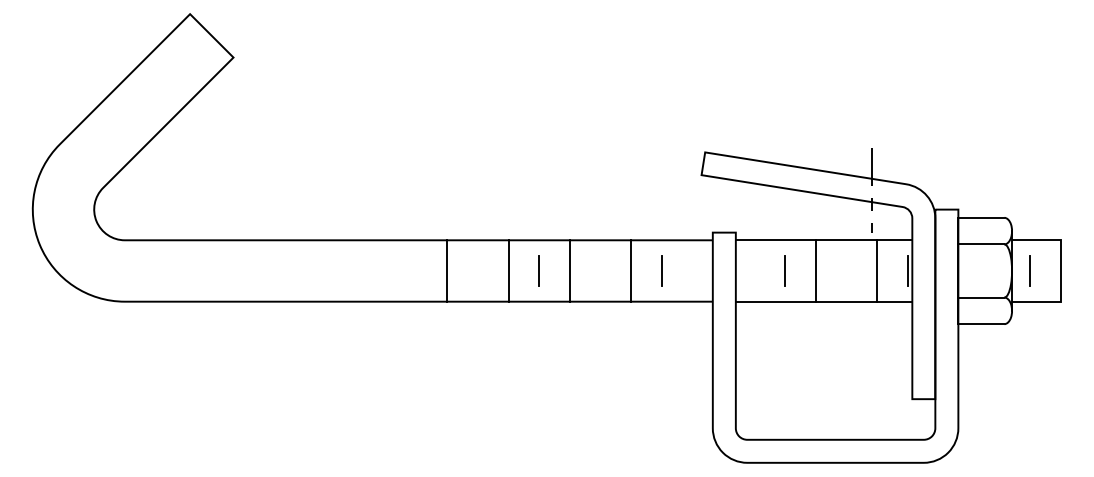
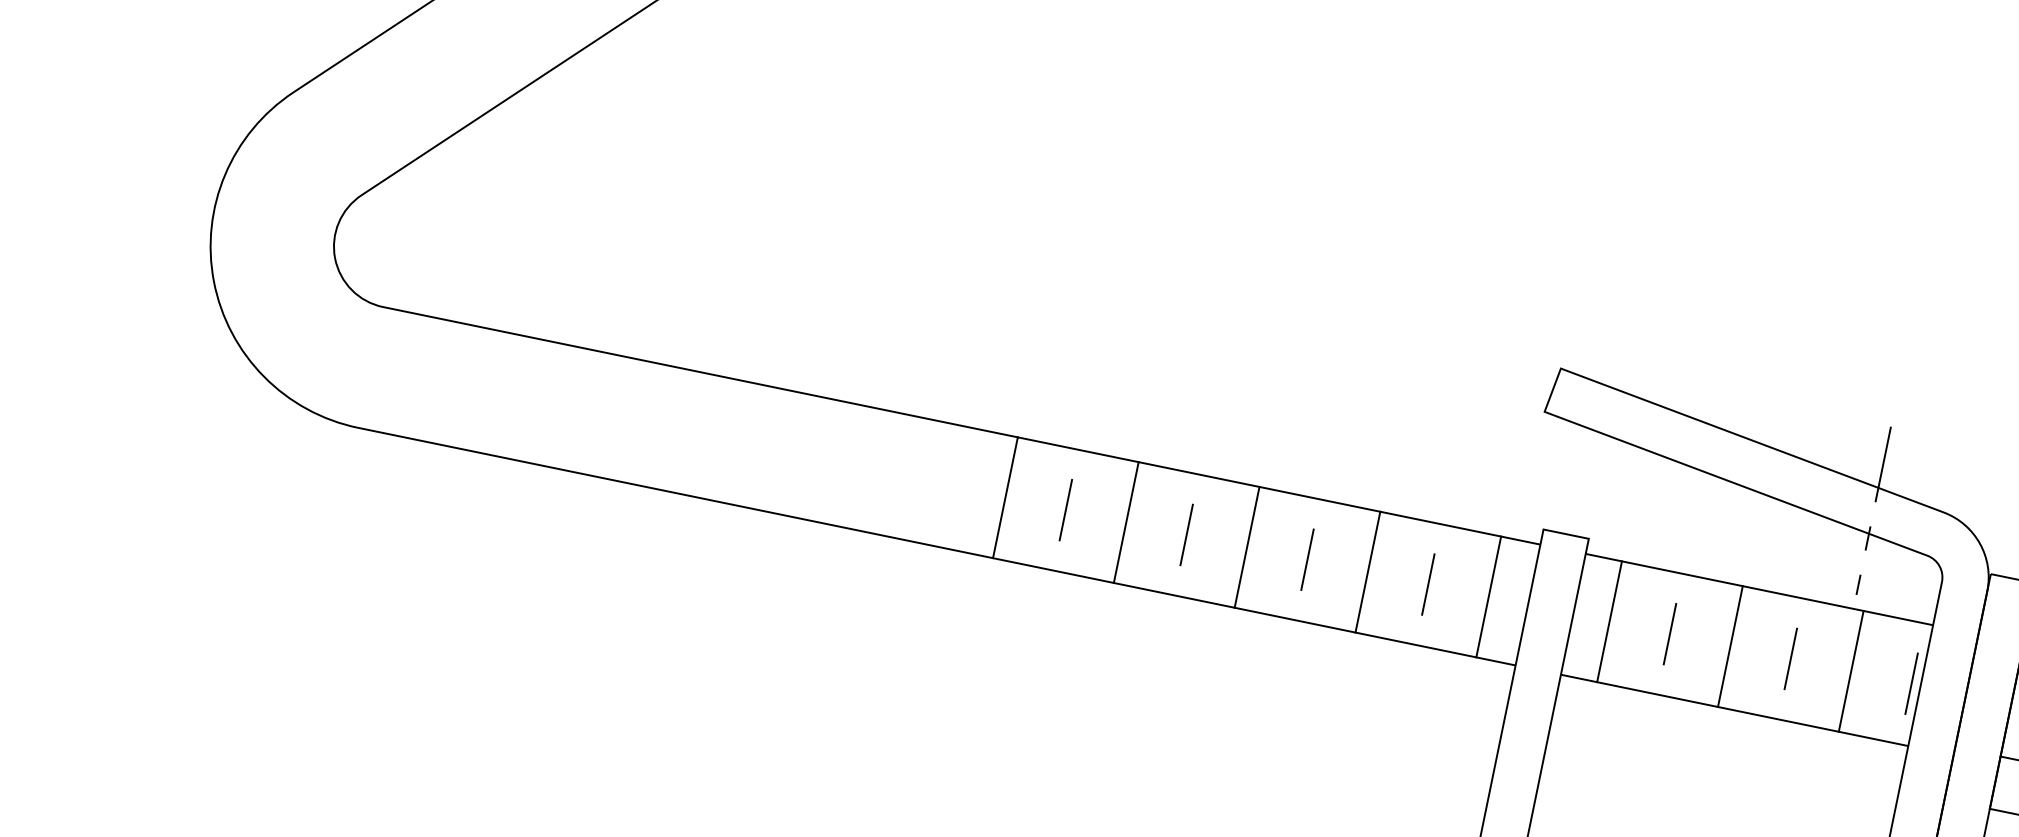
line: (478, 270) -> (1067, 509), added
line: (600, 270) -> (1307, 558), added
line: (692, 270) -> (1488, 595), added
line: (754, 270) -> (1610, 620), added
line: (845, 270) -> (1789, 657), added

